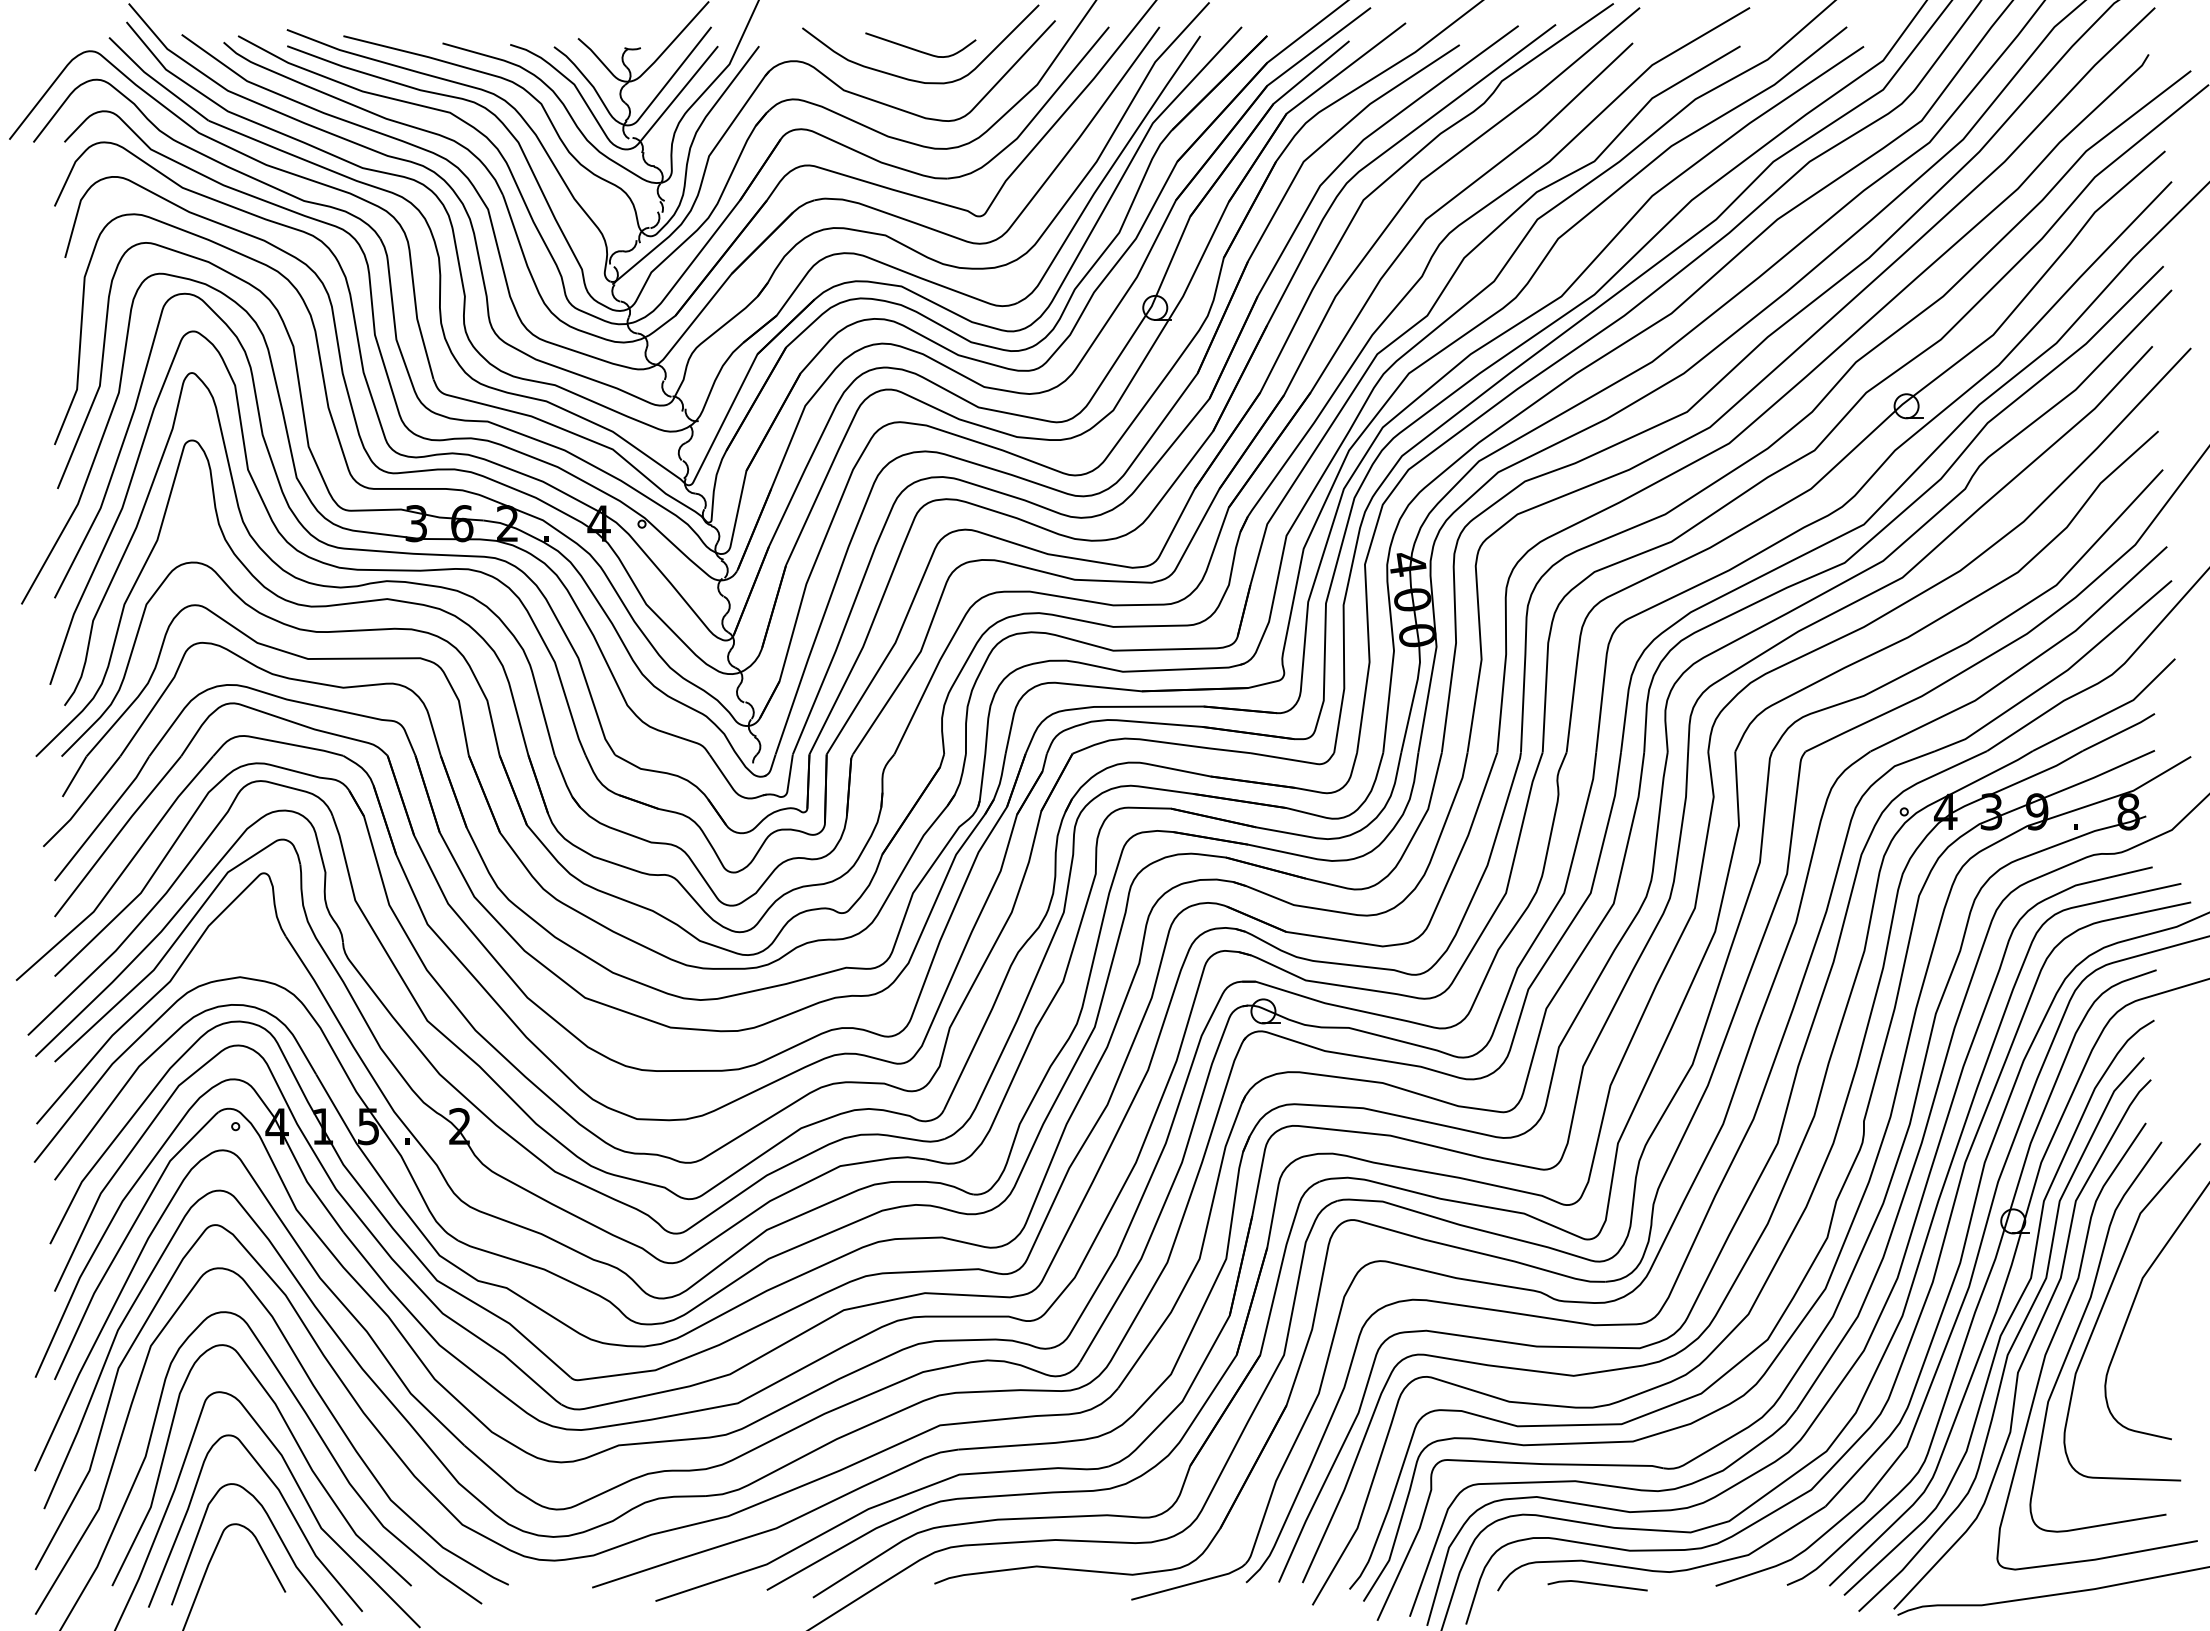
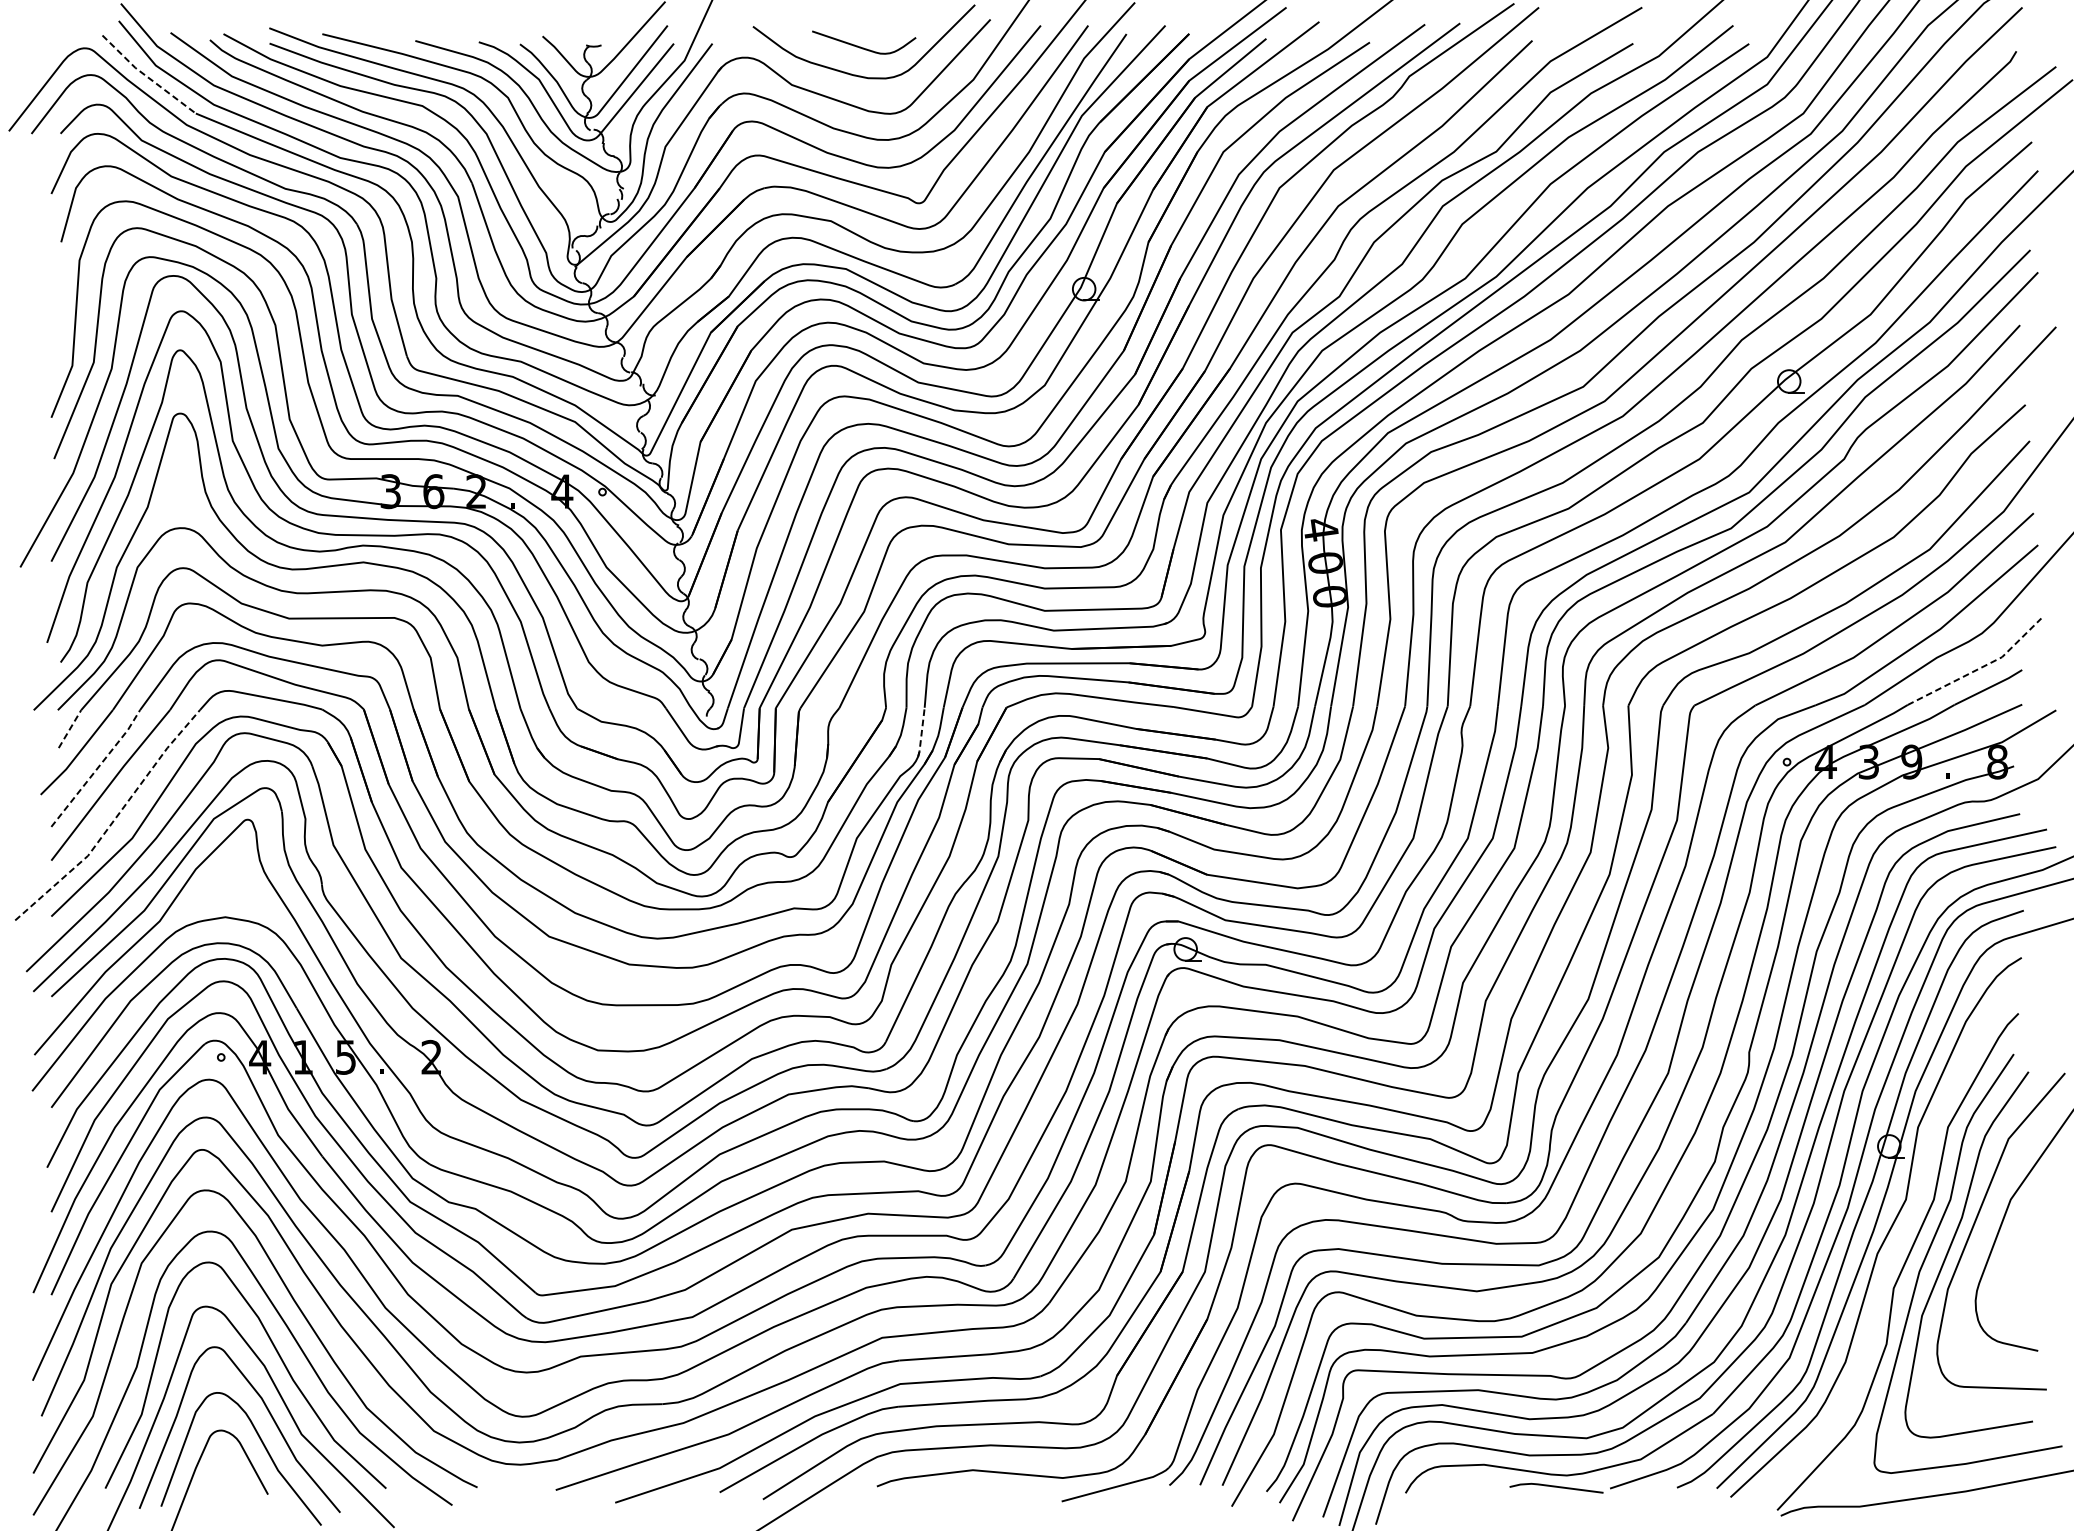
line: (156, 81) -> (146, 76), solid -> dashed
line: (2110, 711) -> (1980, 667), solid -> dashed
line: (74, 776) -> (69, 728), solid -> dashed
line: (982, 781) -> (922, 733), solid -> dashed
line: (103, 819) -> (97, 769), solid -> dashed
line: (121, 874) -> (114, 820), solid -> dashed
curve: (2013, 1341) -> (1889, 1259), removed
line: (1597, 1584) -> (1556, 1487), moved

